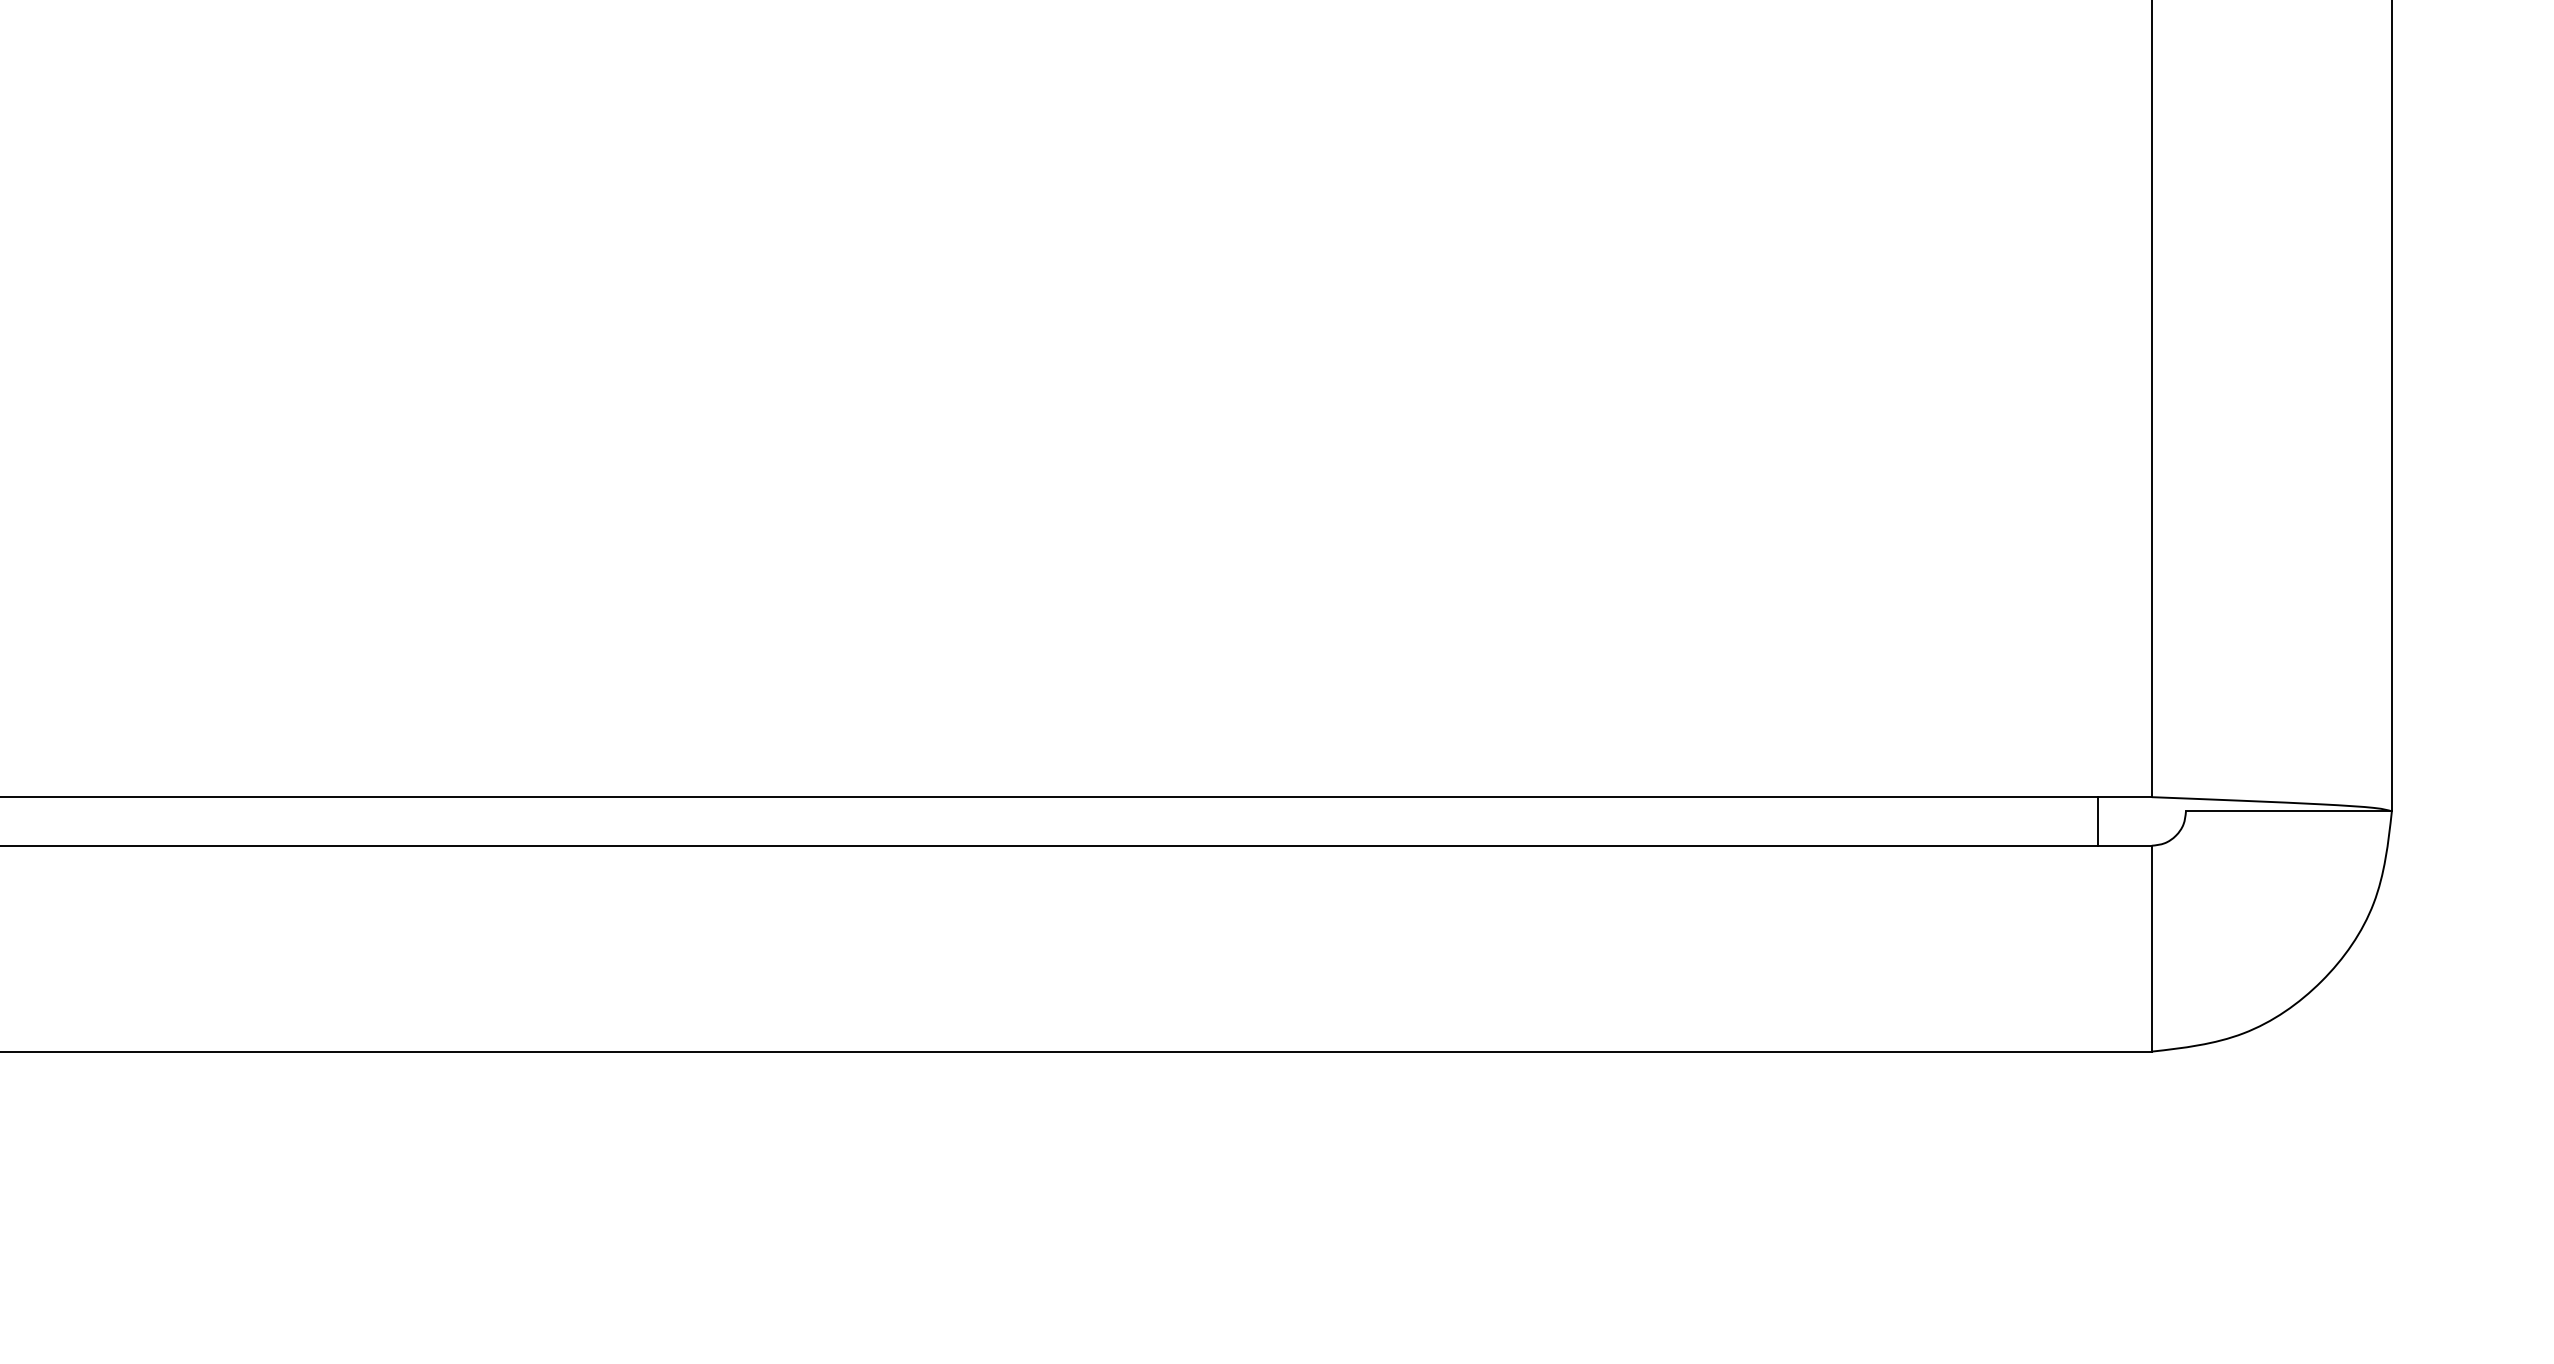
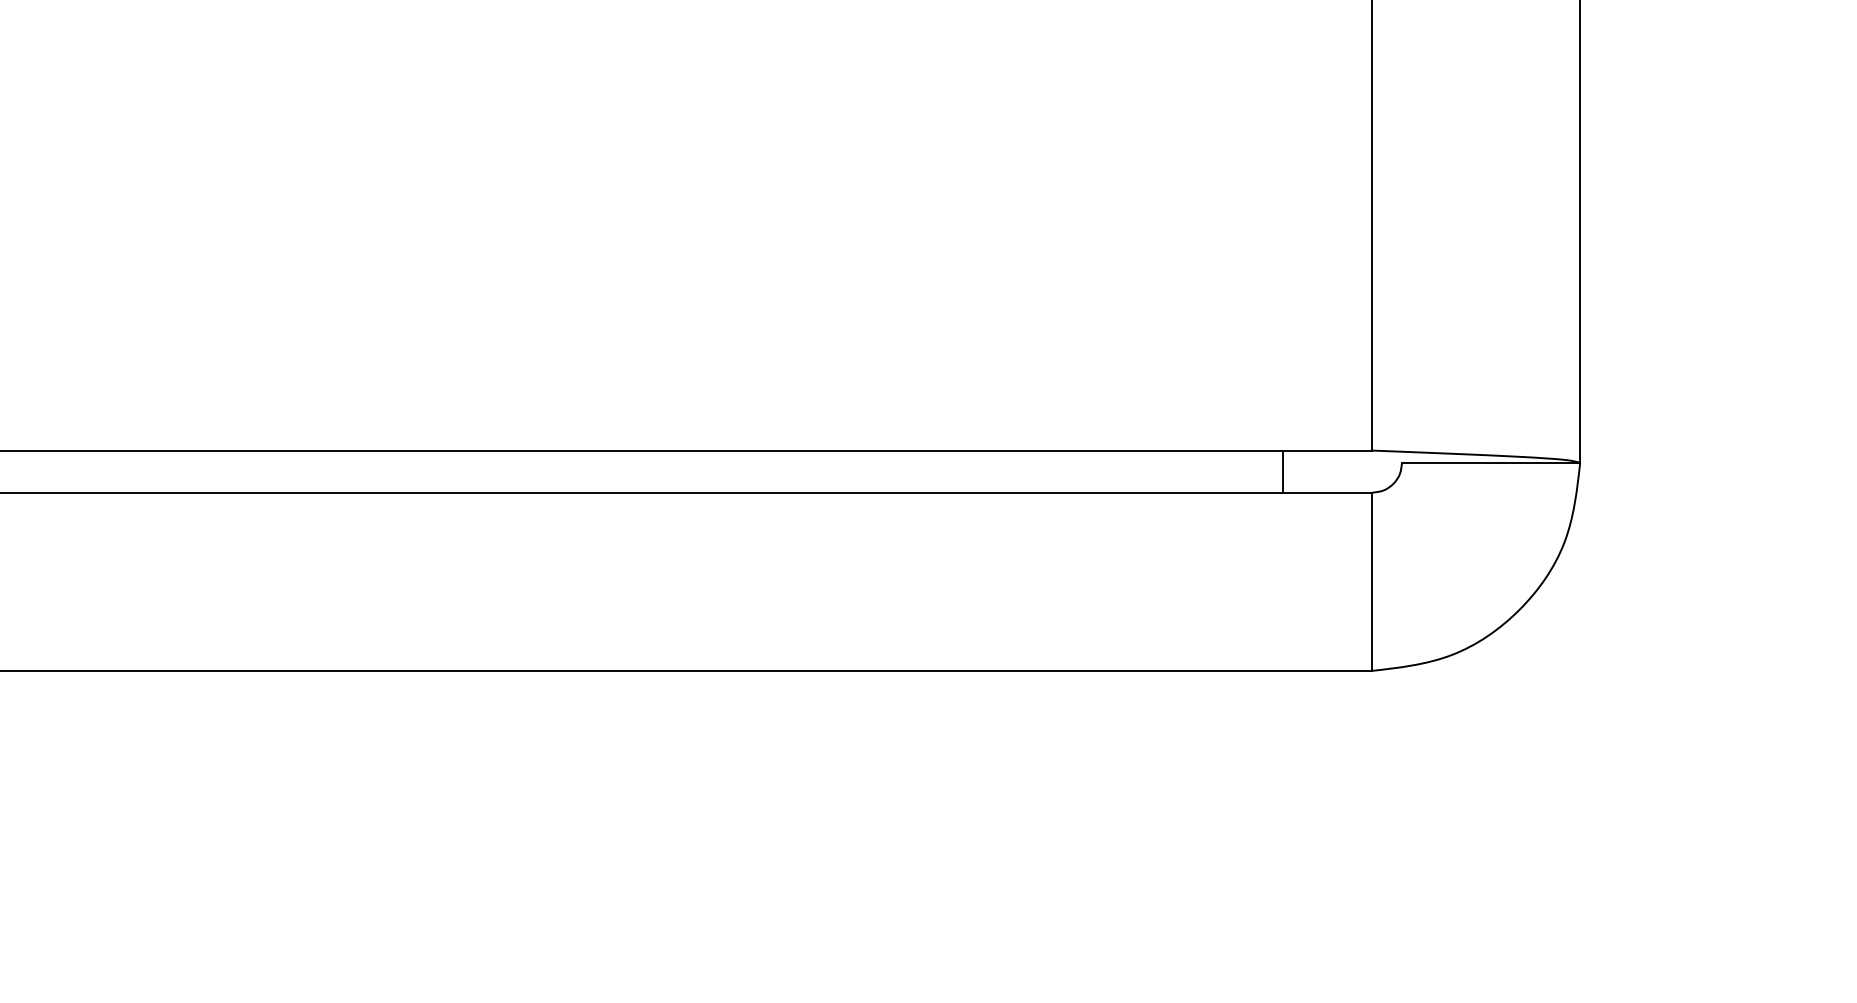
line: (2097, 821) -> (1282, 471), moved

